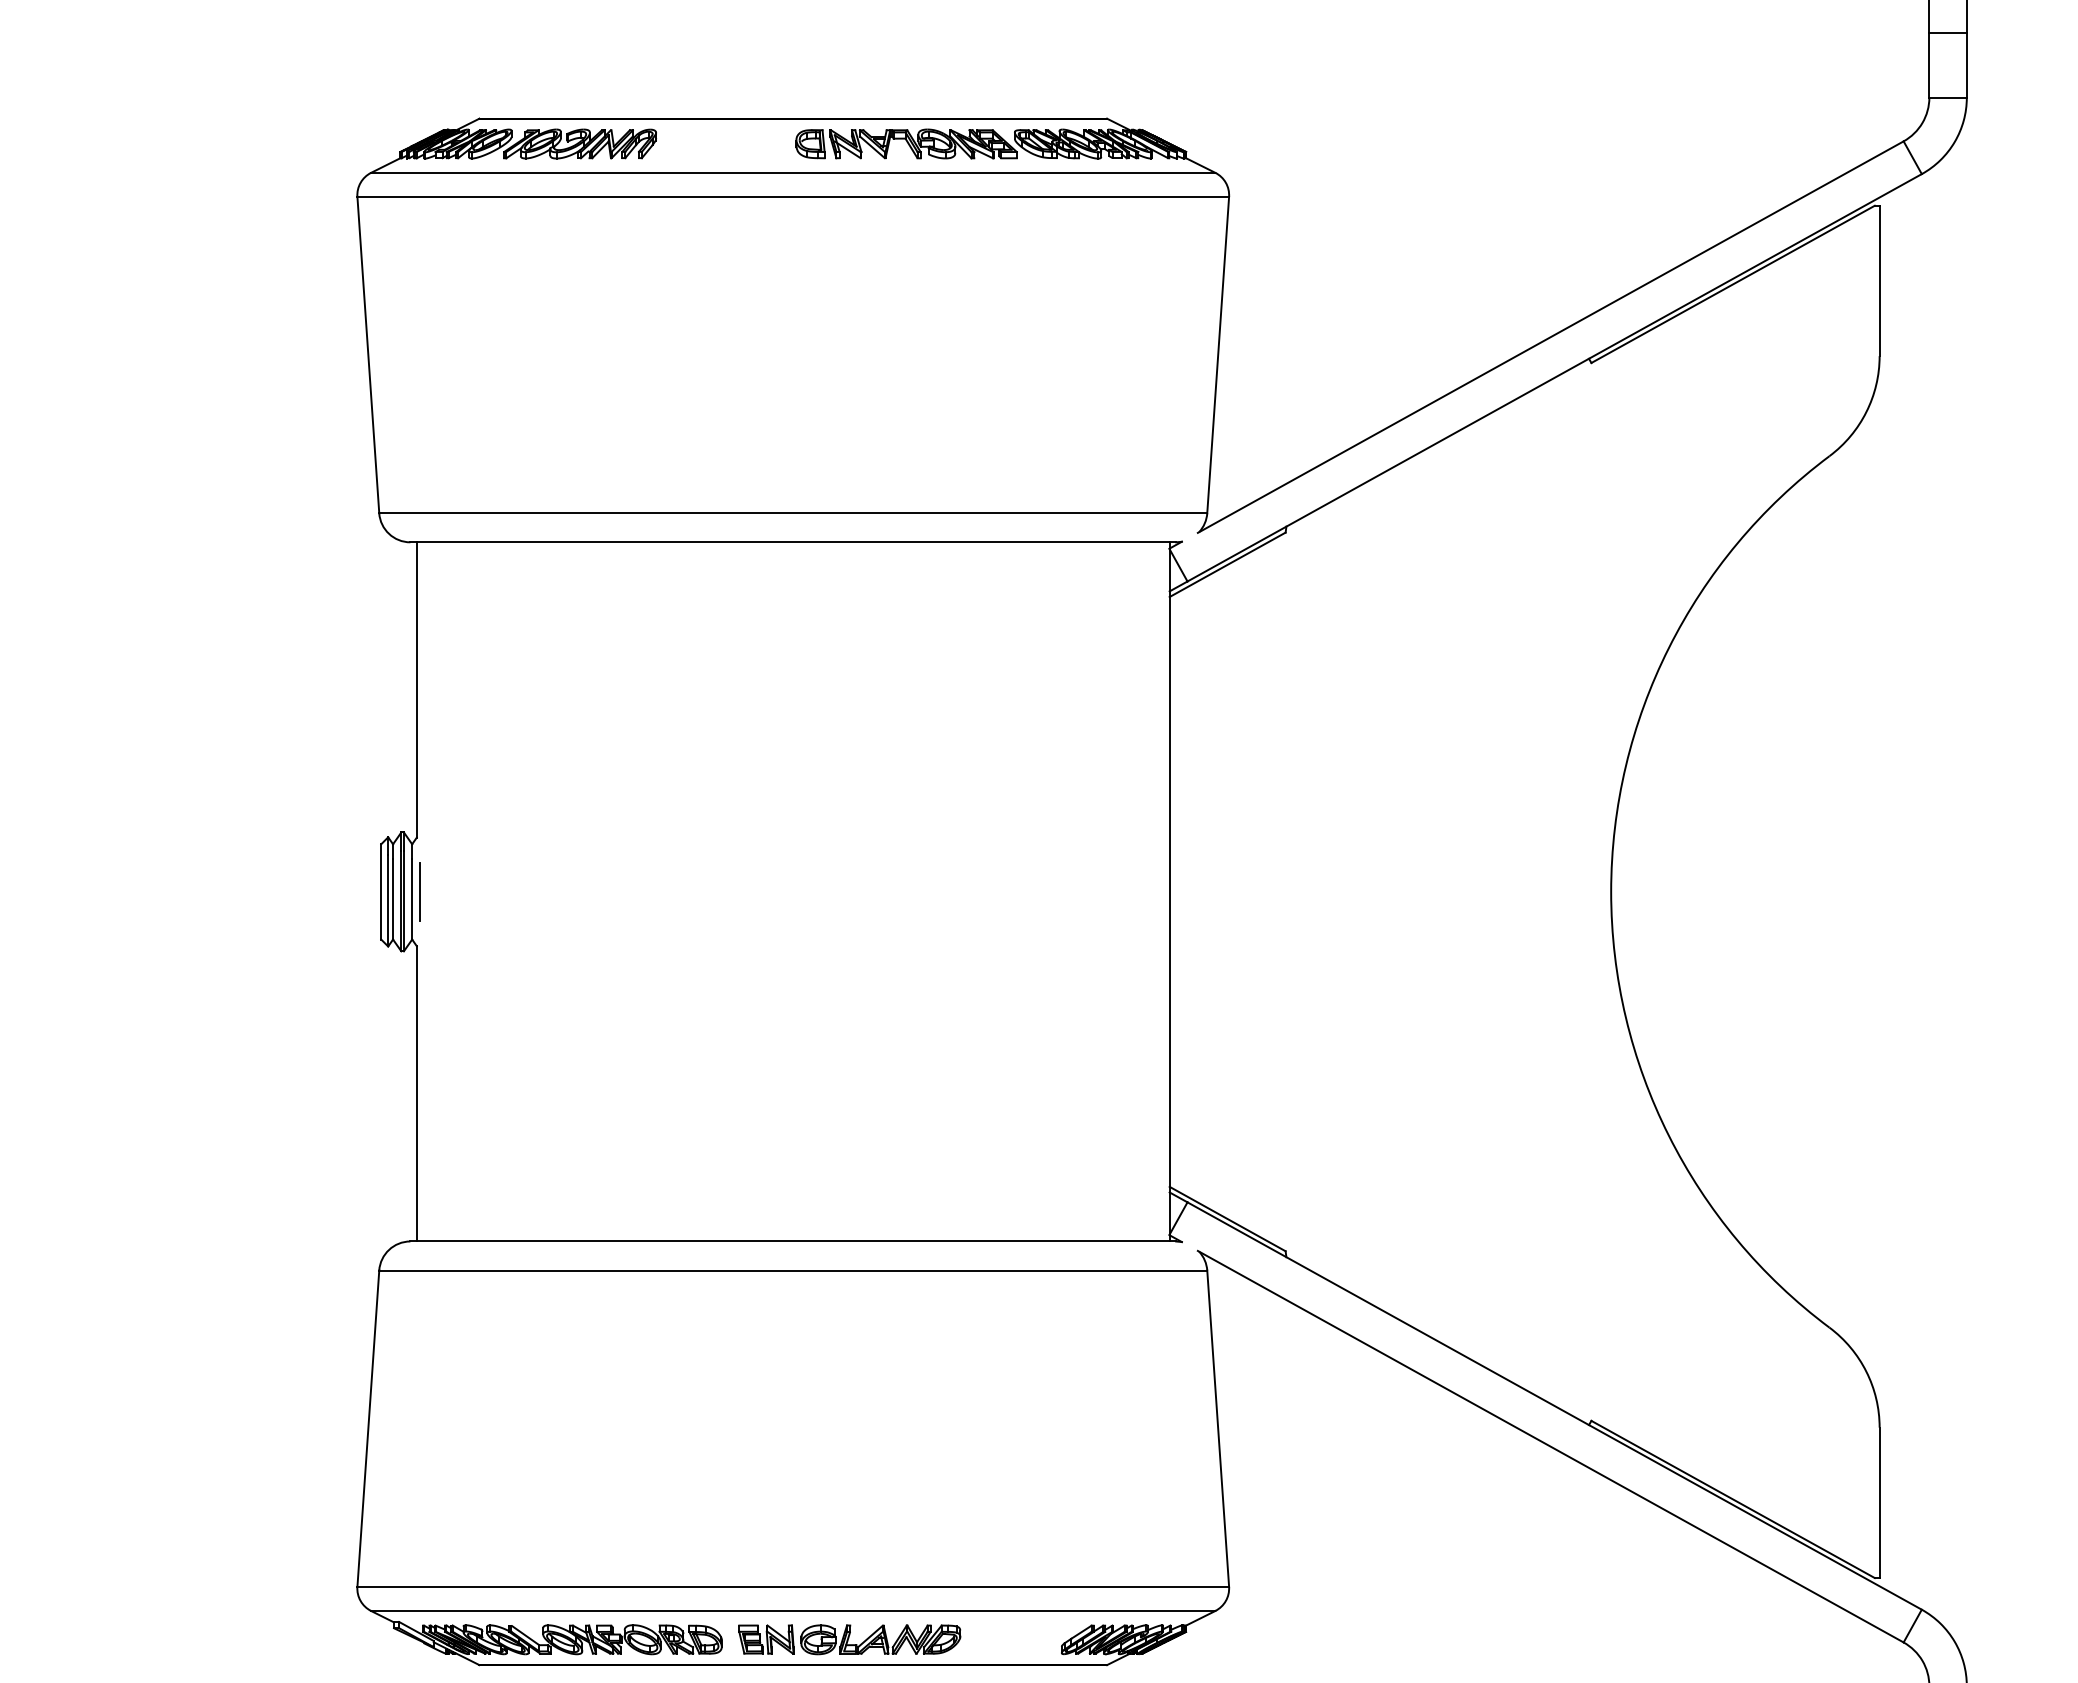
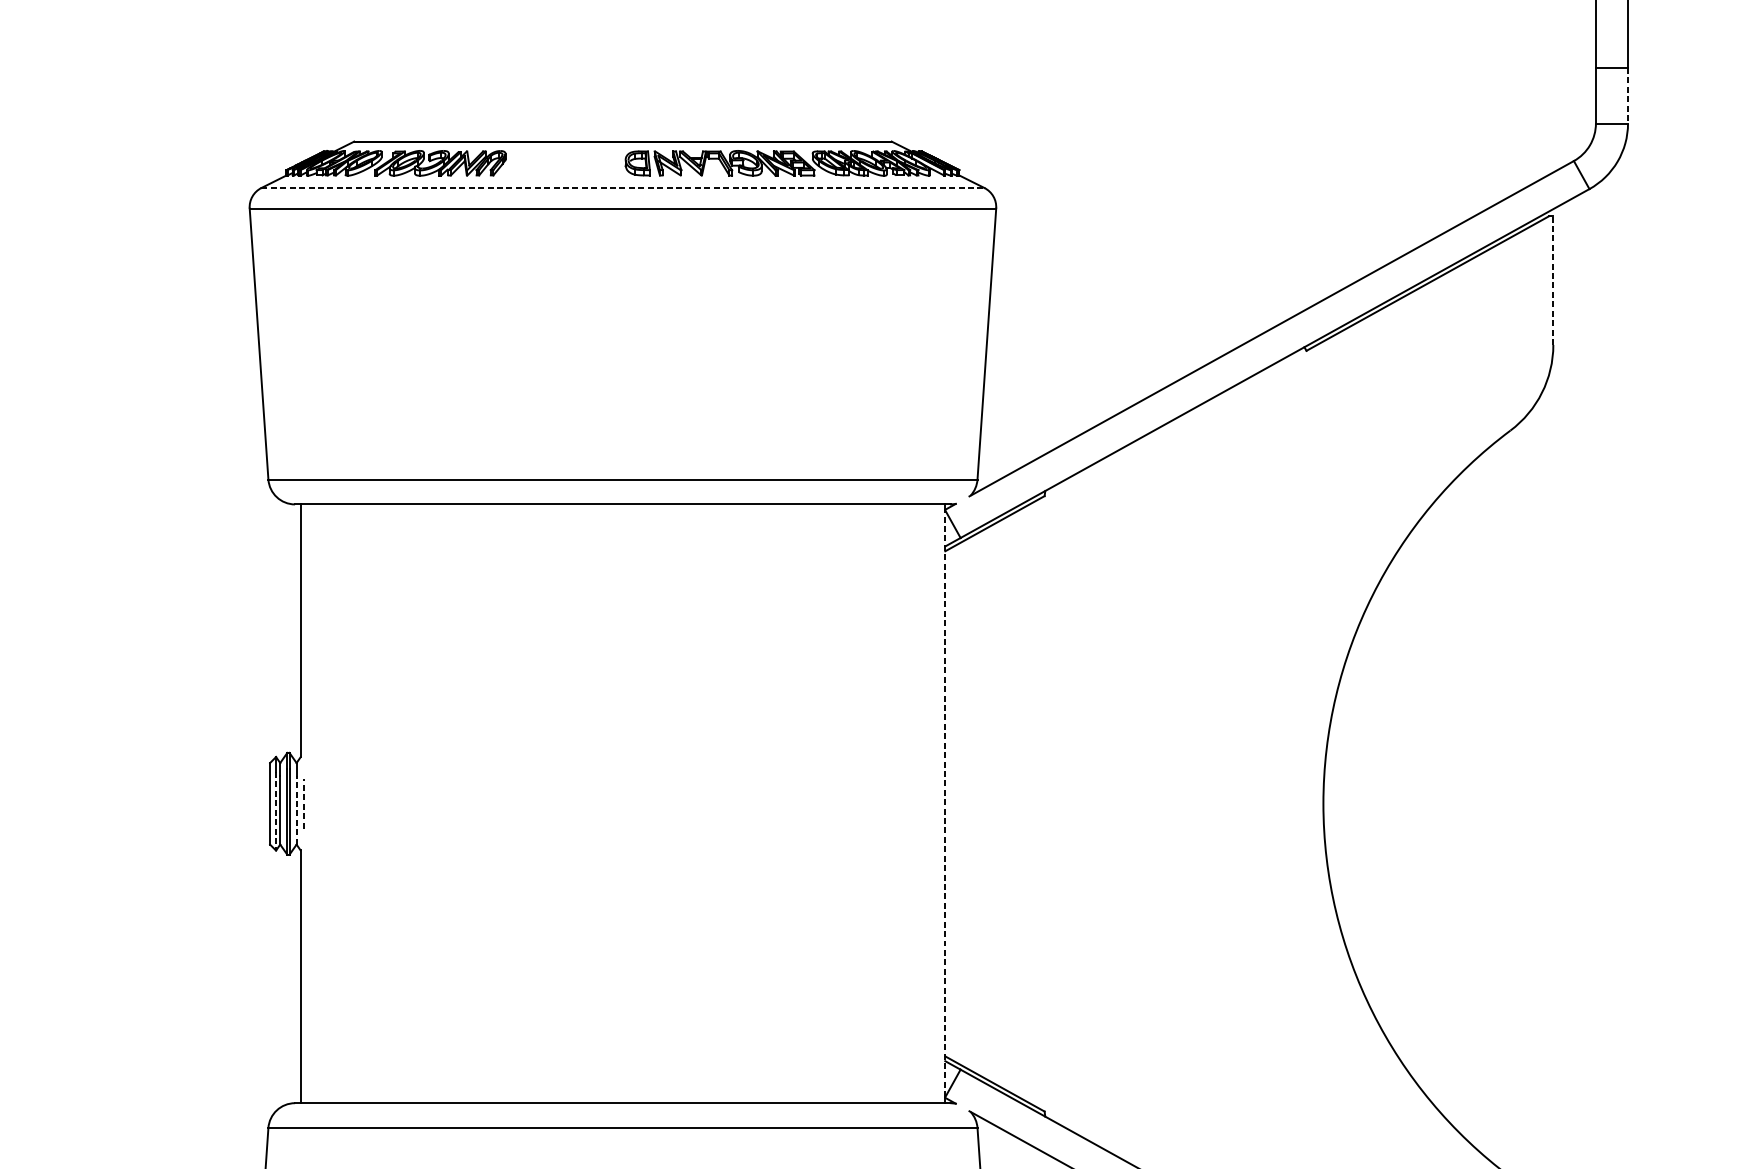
line: (1966, 65) -> (1627, 96), solid -> dashed
line: (793, 172) -> (623, 187), solid -> dashed
line: (1879, 280) -> (1553, 280), solid -> dashed
line: (420, 891) -> (303, 803), solid -> dashed
line: (1169, 891) -> (945, 803), solid -> dashed
line: (412, 899) -> (296, 810), solid -> dashed
line: (388, 900) -> (276, 811), solid -> dashed

